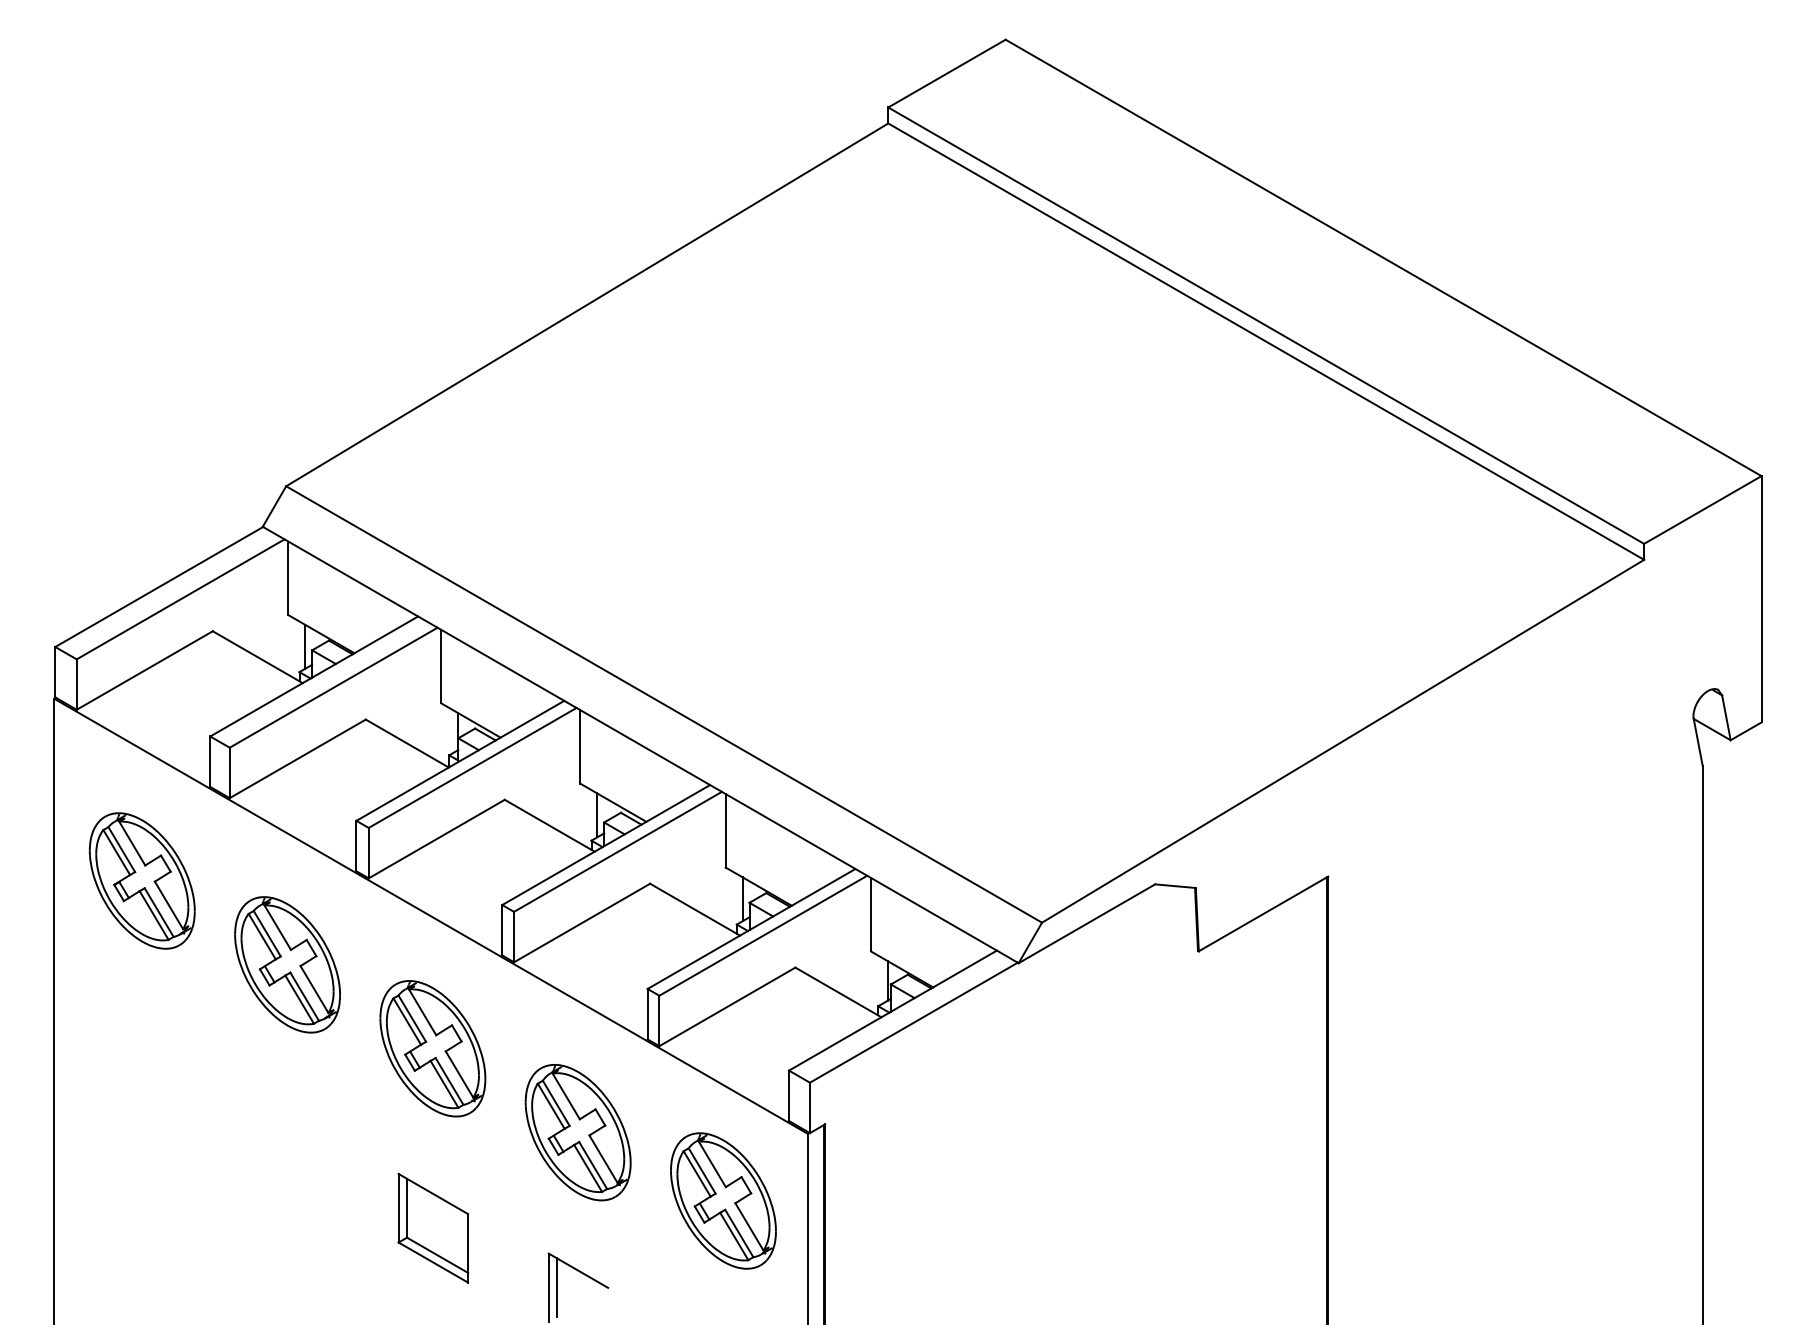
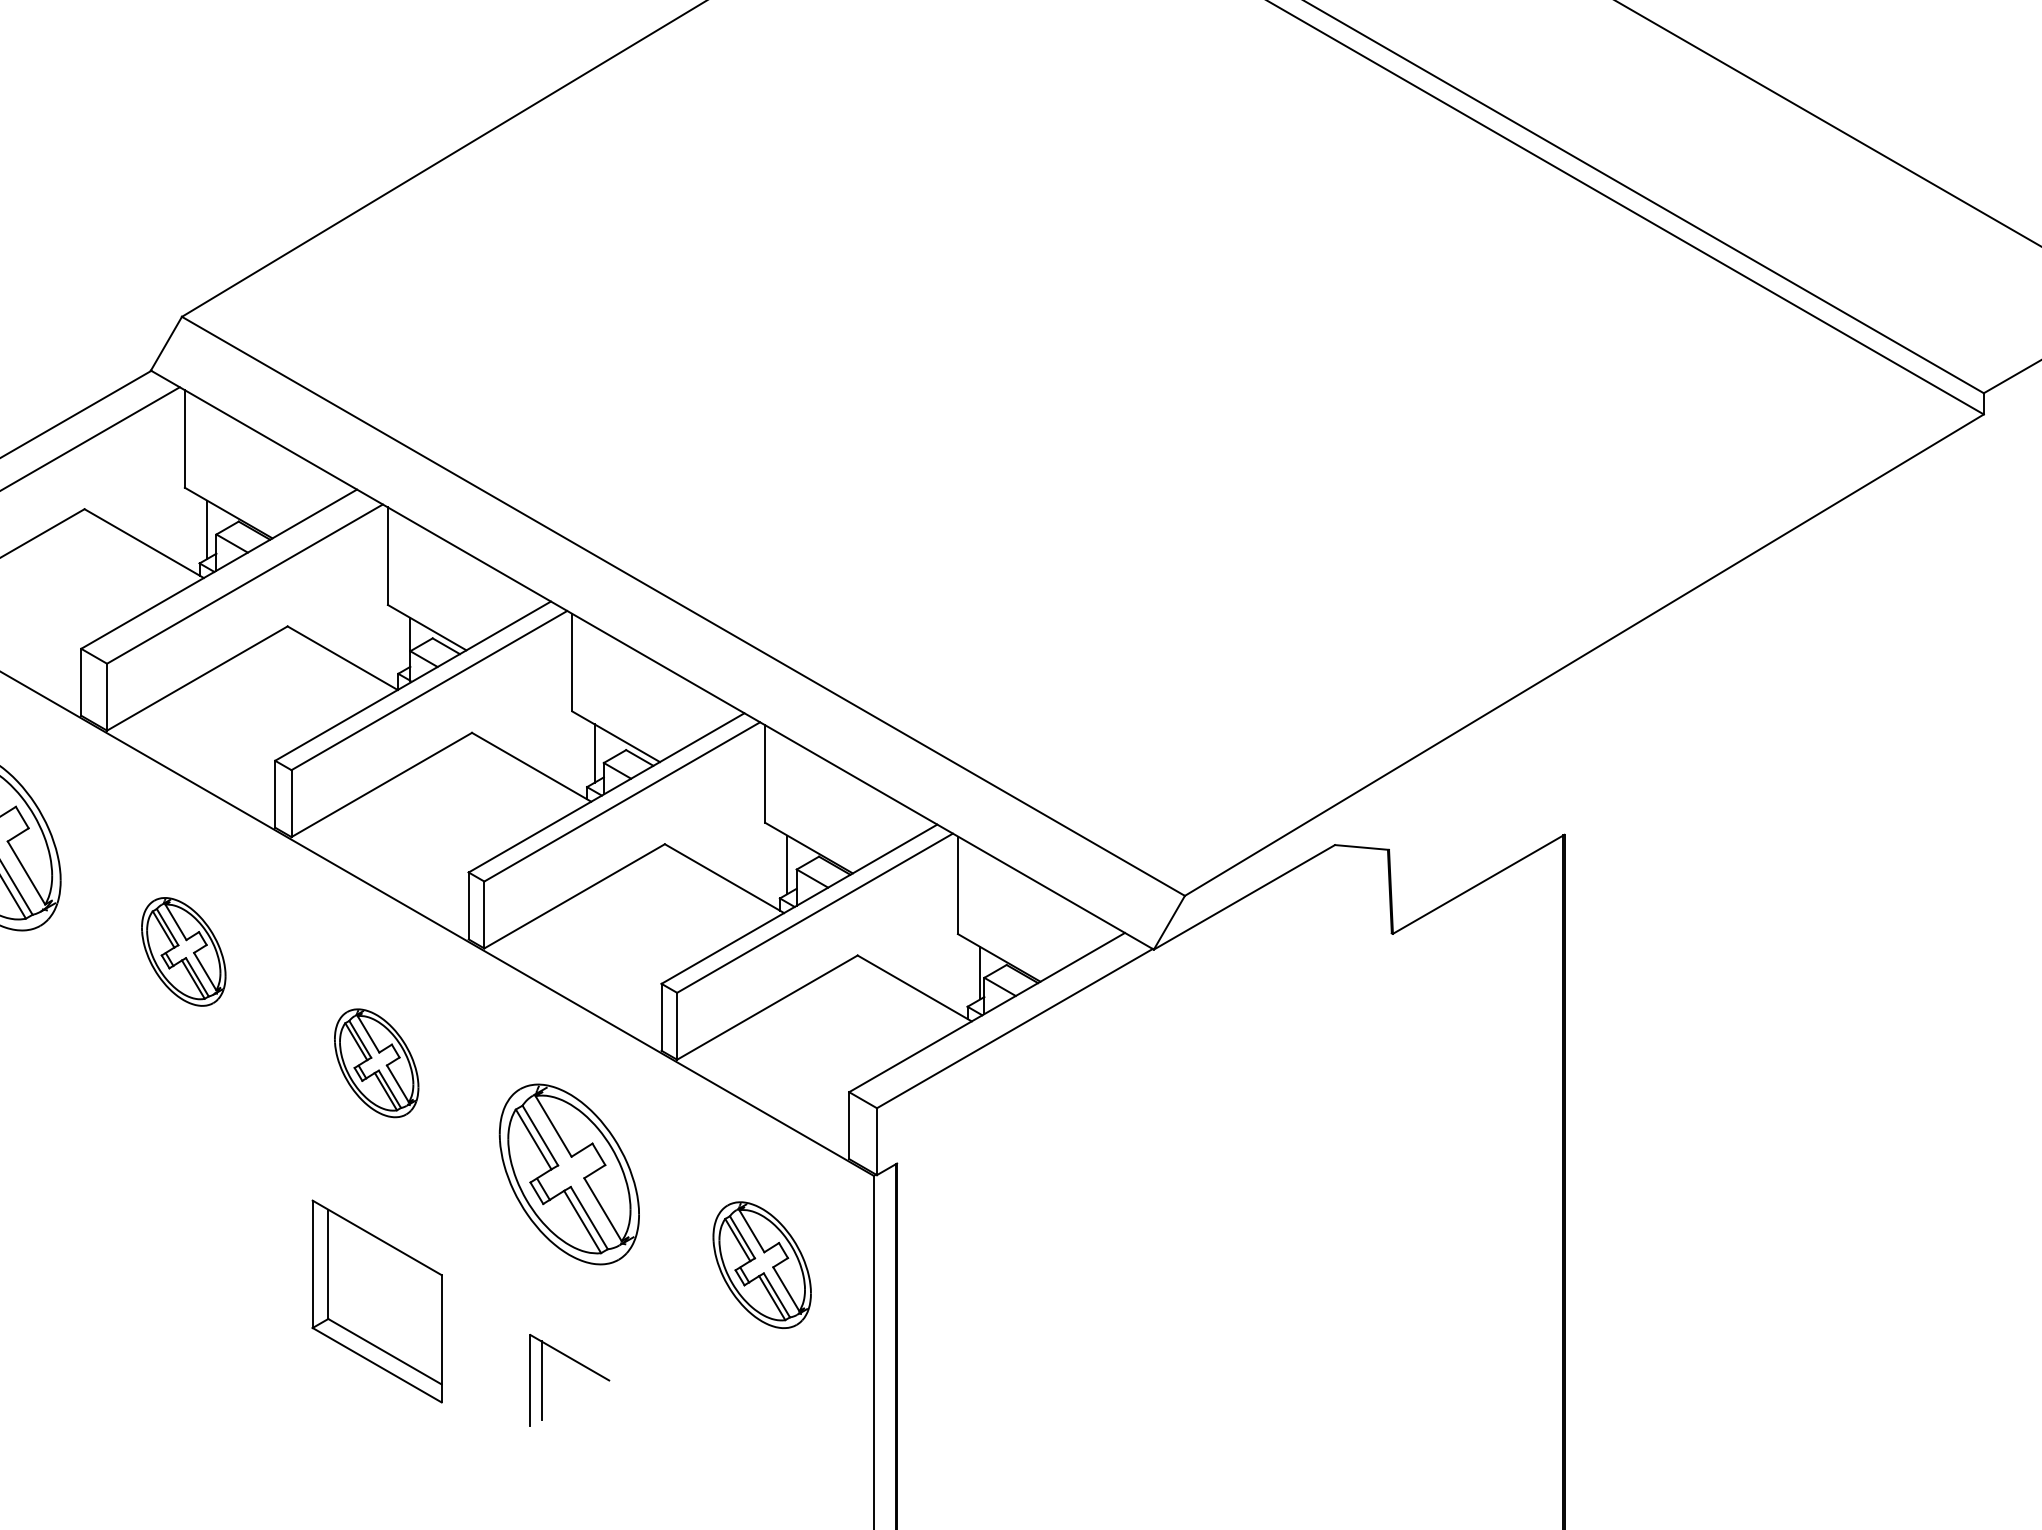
part: (287, 964) -> (183, 951), size x0.6
part: (432, 1048) -> (376, 1062), size x0.6
part: (723, 1200) -> (762, 1264), size x0.7
part: (433, 1227) -> (377, 1300), size x1.4

